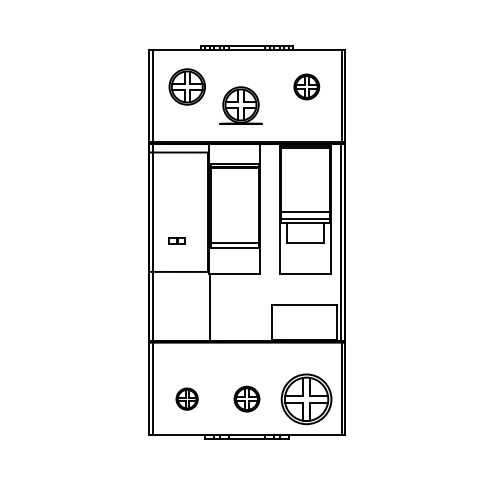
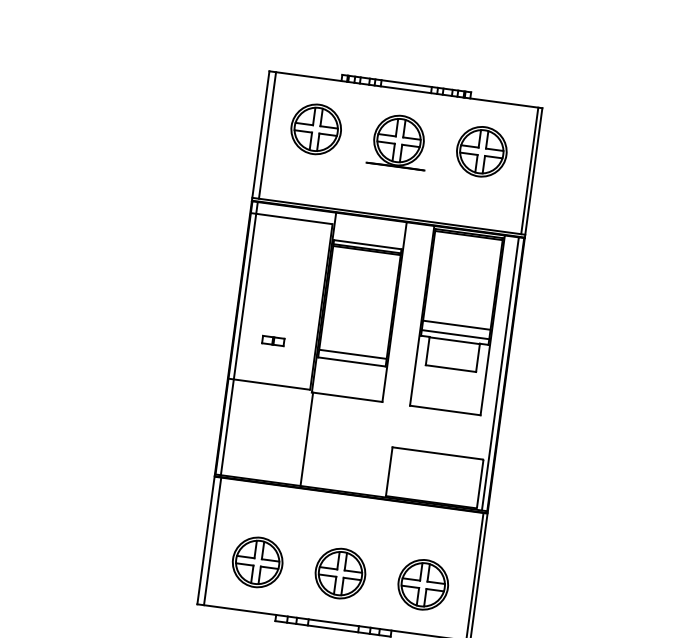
part: (306, 86) -> (481, 151), size x1.43
part: (240, 105) -> (398, 141), moved
part: (186, 398) -> (256, 561), size x1.67
part: (246, 398) -> (339, 572), size x1.43
part: (306, 398) -> (423, 583), size x0.71

